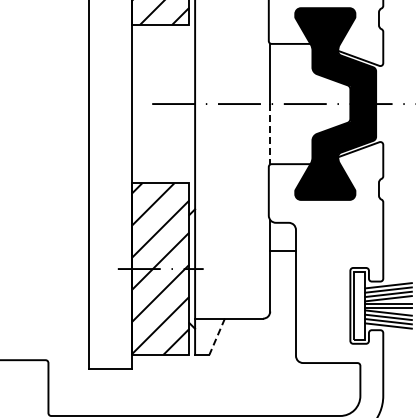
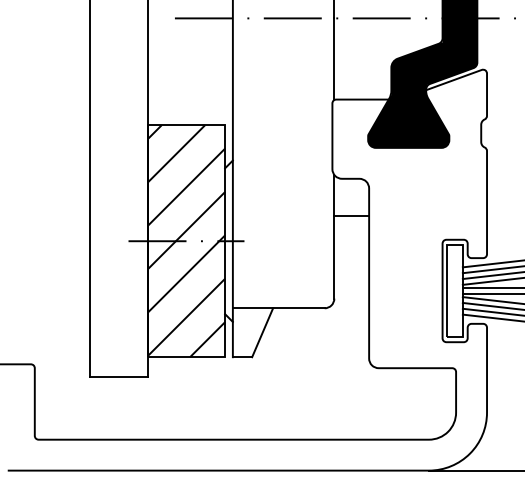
line: (270, 134) -> (334, 59), dashed -> solid
line: (217, 336) -> (263, 332), dashed -> solid

